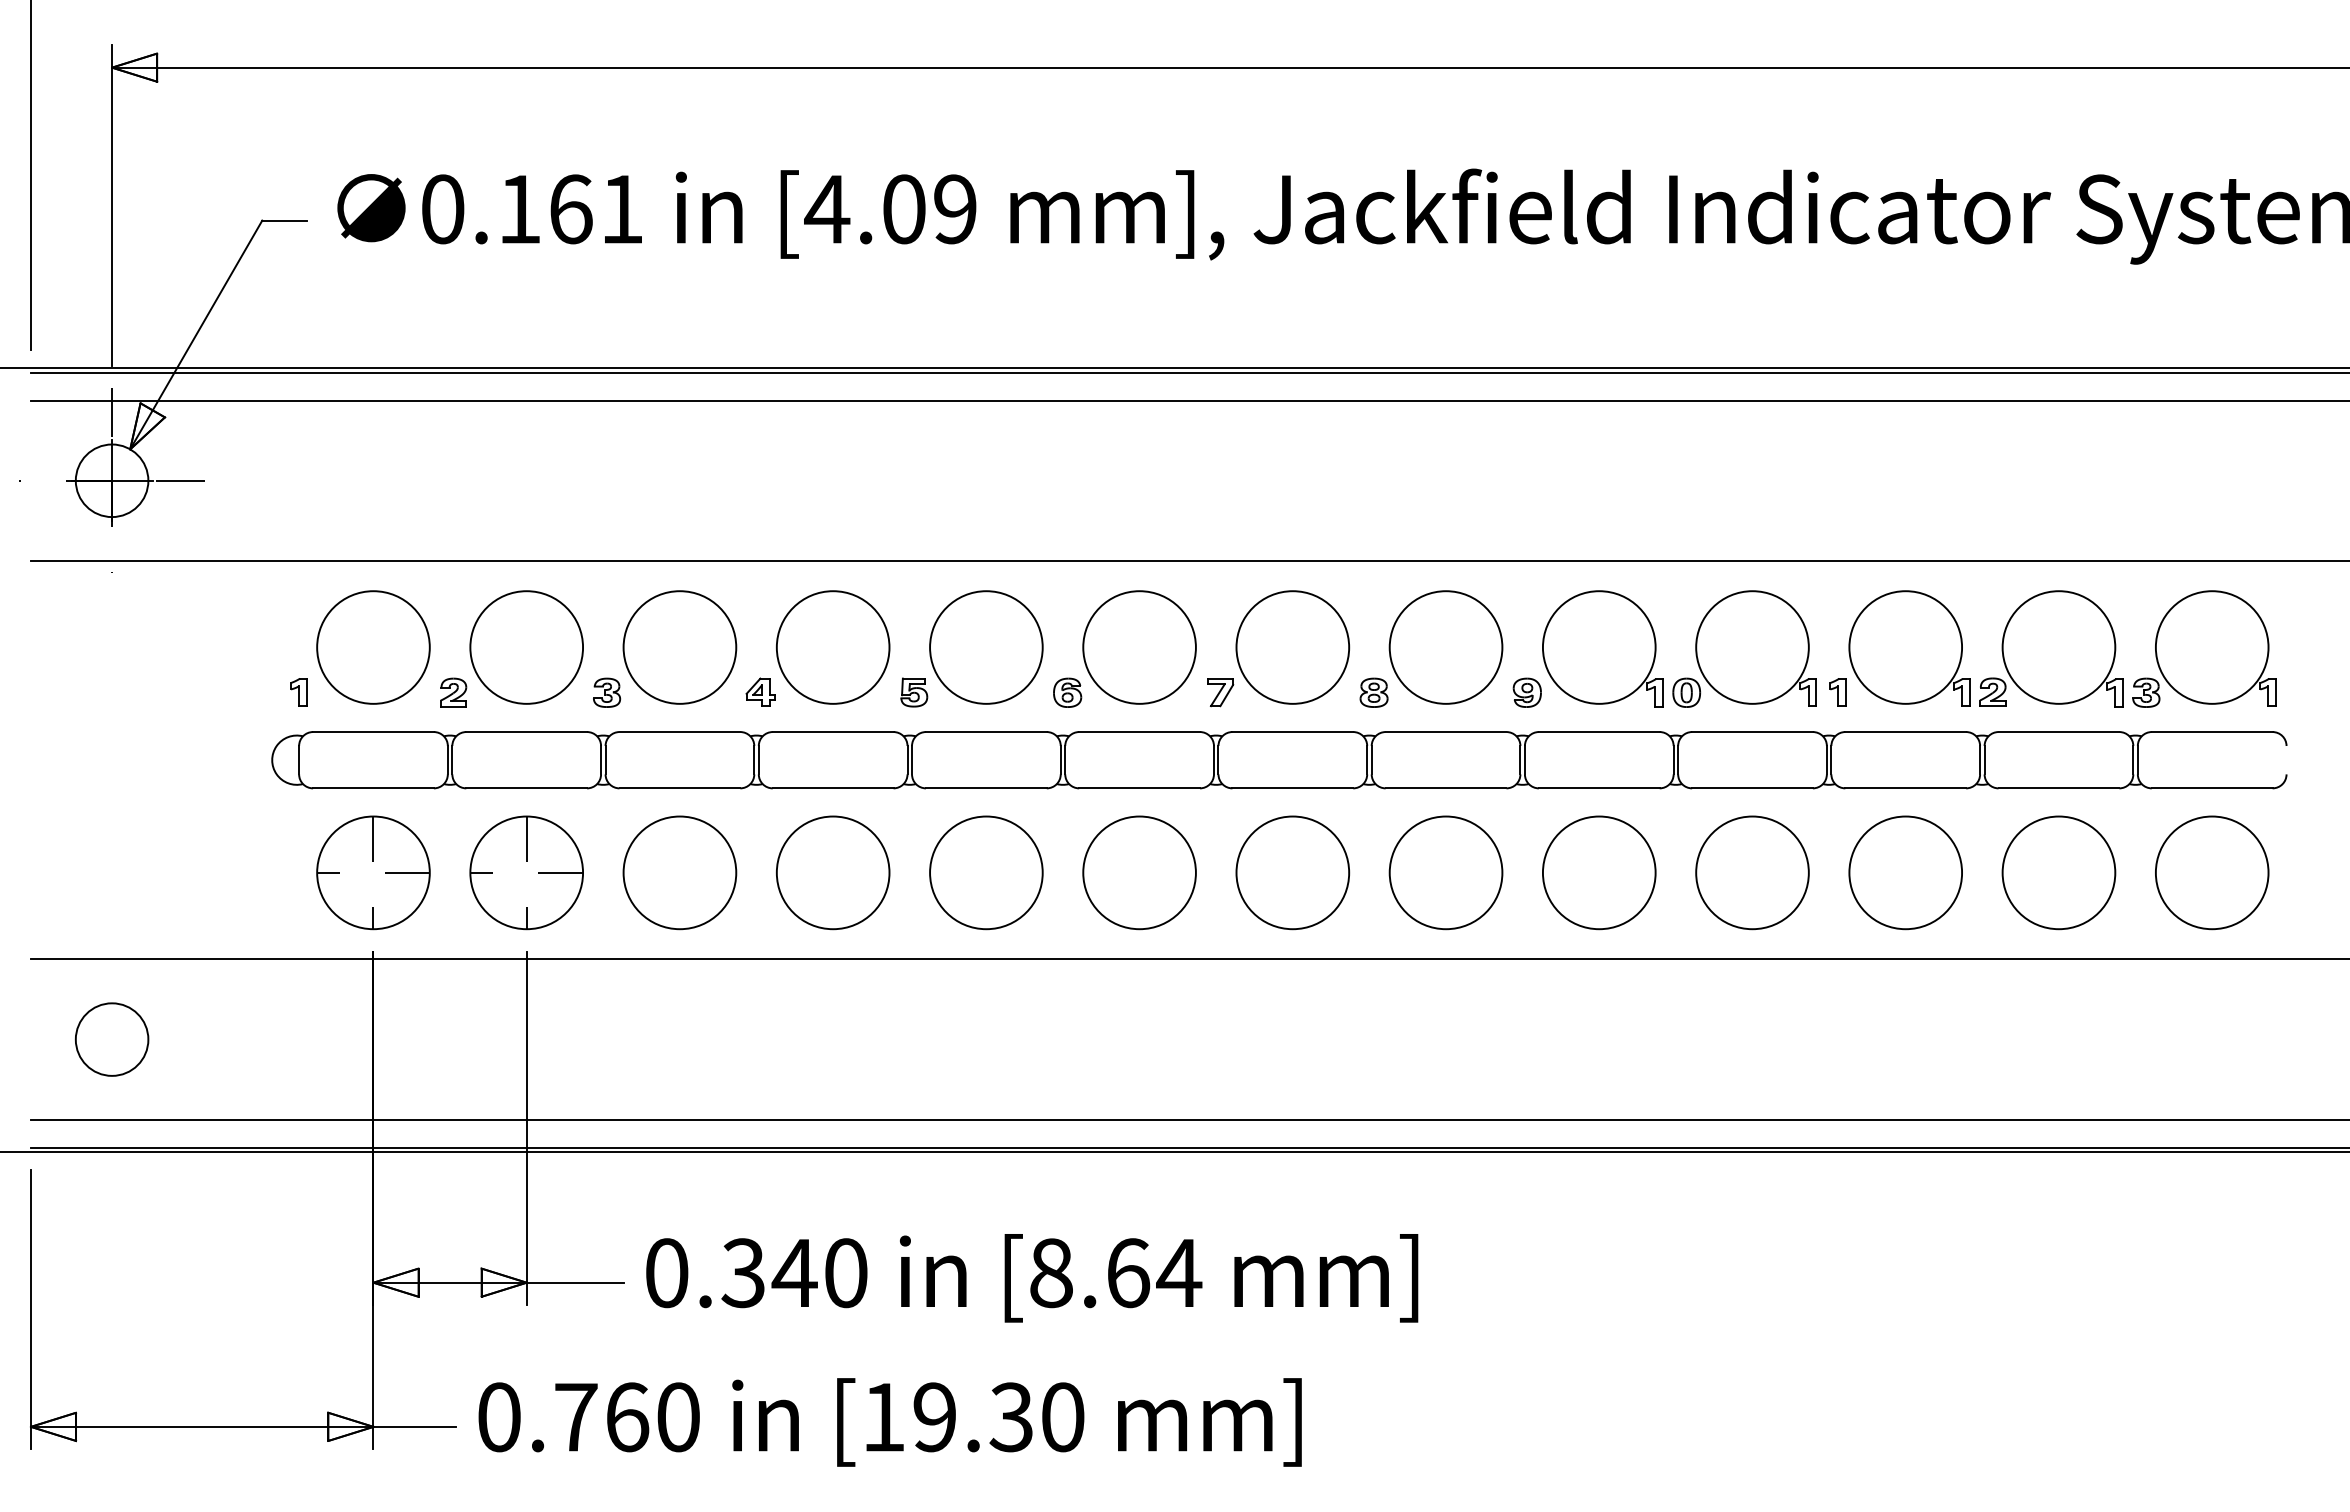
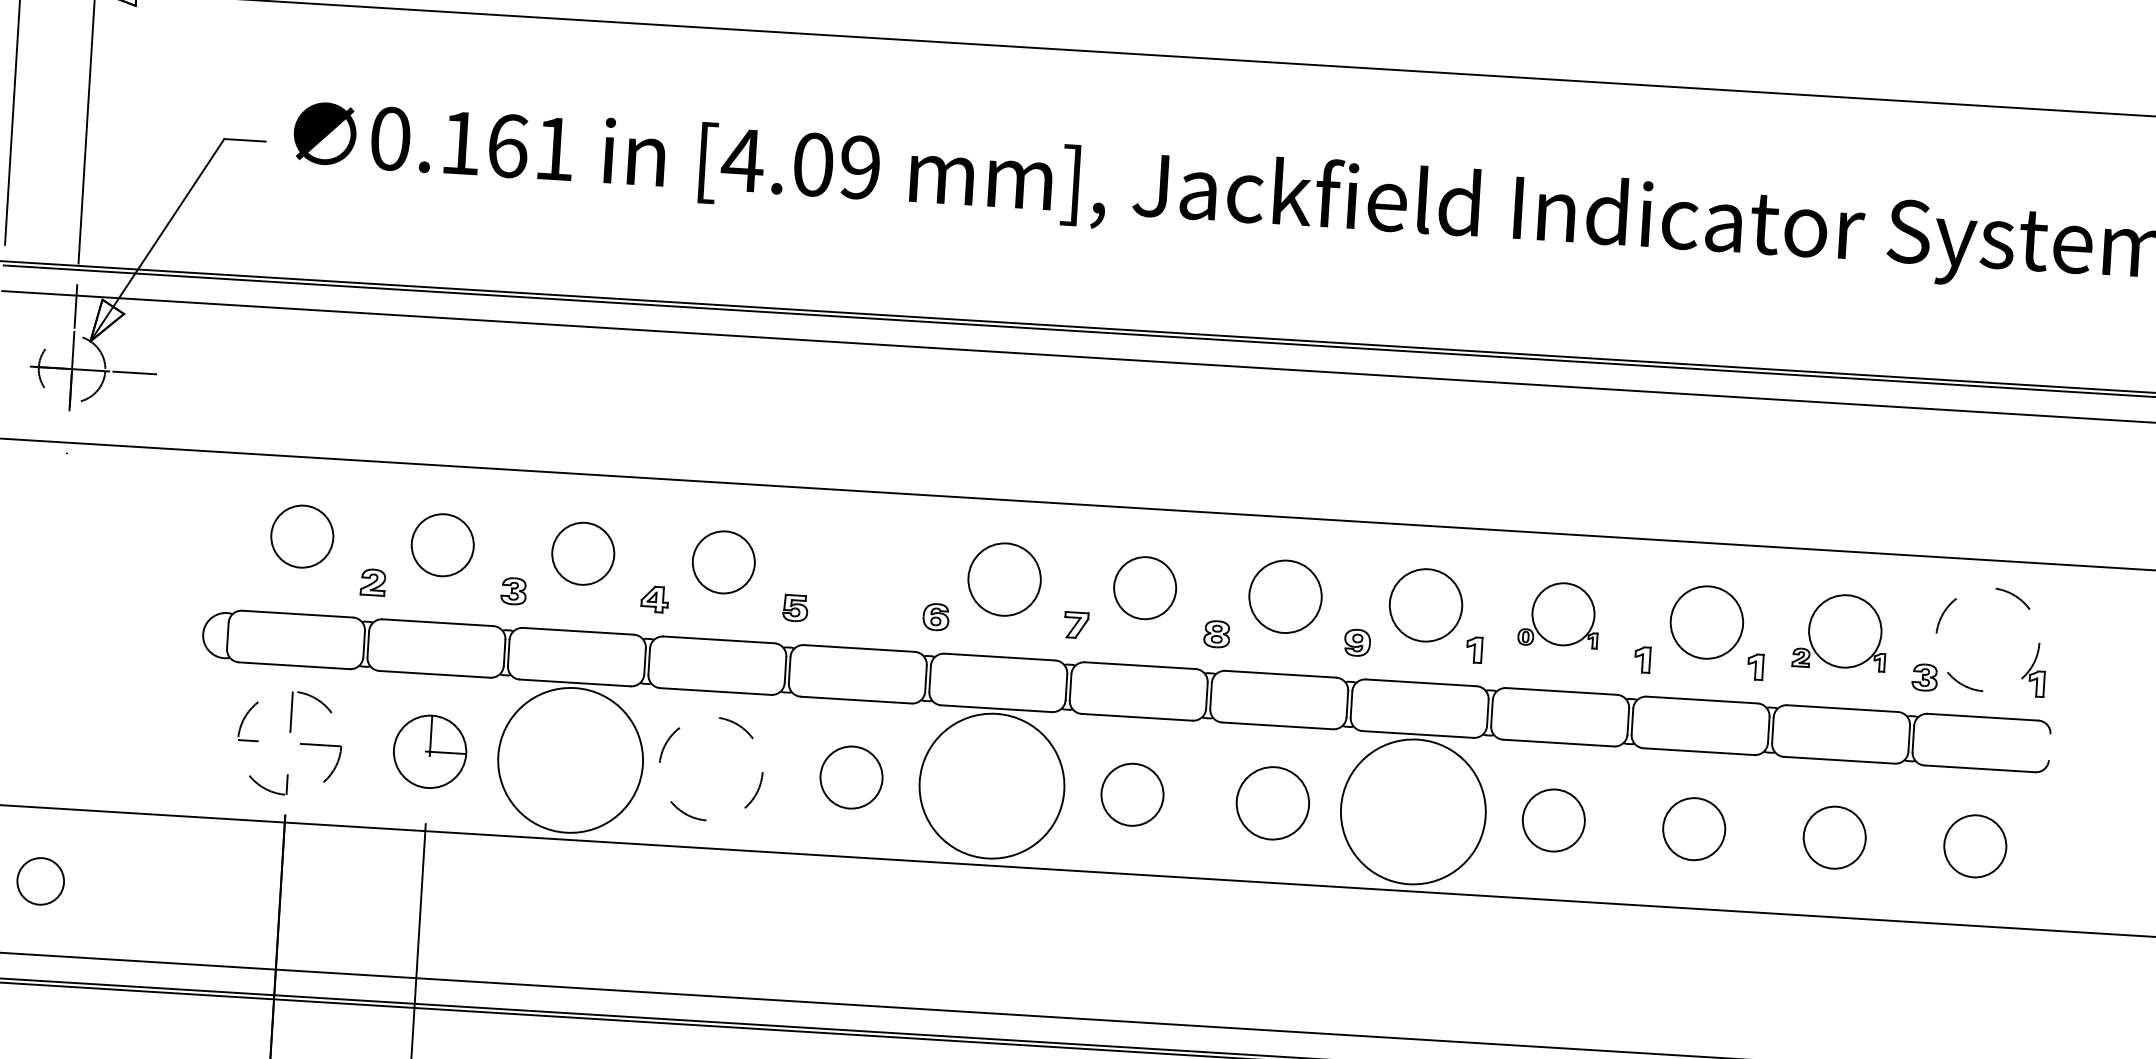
circle: (111, 480) -> (71, 368), solid -> dashed
circle: (373, 647) -> (302, 536), size x0.6
circle: (526, 647) -> (442, 545), size x0.6
circle: (679, 647) -> (582, 553), size x0.6
circle: (833, 647) -> (724, 562), size x0.6
circle: (986, 647) -> (864, 571), removed
circle: (1139, 647) -> (1004, 579), size x0.7
circle: (1292, 647) -> (1144, 588), size x0.6
circle: (1445, 647) -> (1285, 596), size x0.7
circle: (1598, 647) -> (1425, 605), size x0.7
circle: (1905, 647) -> (1706, 622), size x0.7
circle: (2211, 647) -> (1987, 639), solid -> dashed
part: (1744, 648) -> (1559, 614), size x0.6
part: (2051, 648) -> (1840, 631), size x0.7
part: (298, 692) -> (231, 573), removed
circle: (373, 872) -> (289, 742), solid -> dashed
part: (526, 872) -> (429, 751), size x0.7
circle: (679, 872) -> (570, 760), size x1.4
circle: (832, 872) -> (710, 768), solid -> dashed
circle: (986, 872) -> (851, 777), size x0.6
circle: (1139, 872) -> (991, 785), size x1.4
circle: (1292, 872) -> (1132, 794), size x0.6
circle: (1445, 872) -> (1272, 802), size x0.7
circle: (1598, 872) -> (1412, 811), size x1.4
circle: (1752, 872) -> (1553, 820), size x0.6
circle: (1905, 872) -> (1694, 828), size x0.6
circle: (2058, 872) -> (1834, 837), size x0.6
circle: (2212, 872) -> (1975, 845), size x0.6
circle: (111, 1039) -> (40, 881), size x0.7

